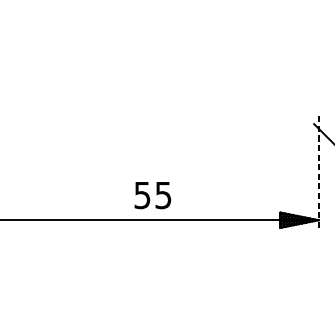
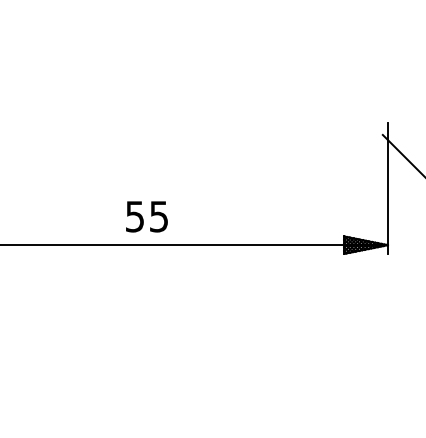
line: (318, 170) -> (387, 188), dashed -> solid
text: (152, 195) -> (146, 216), moved

